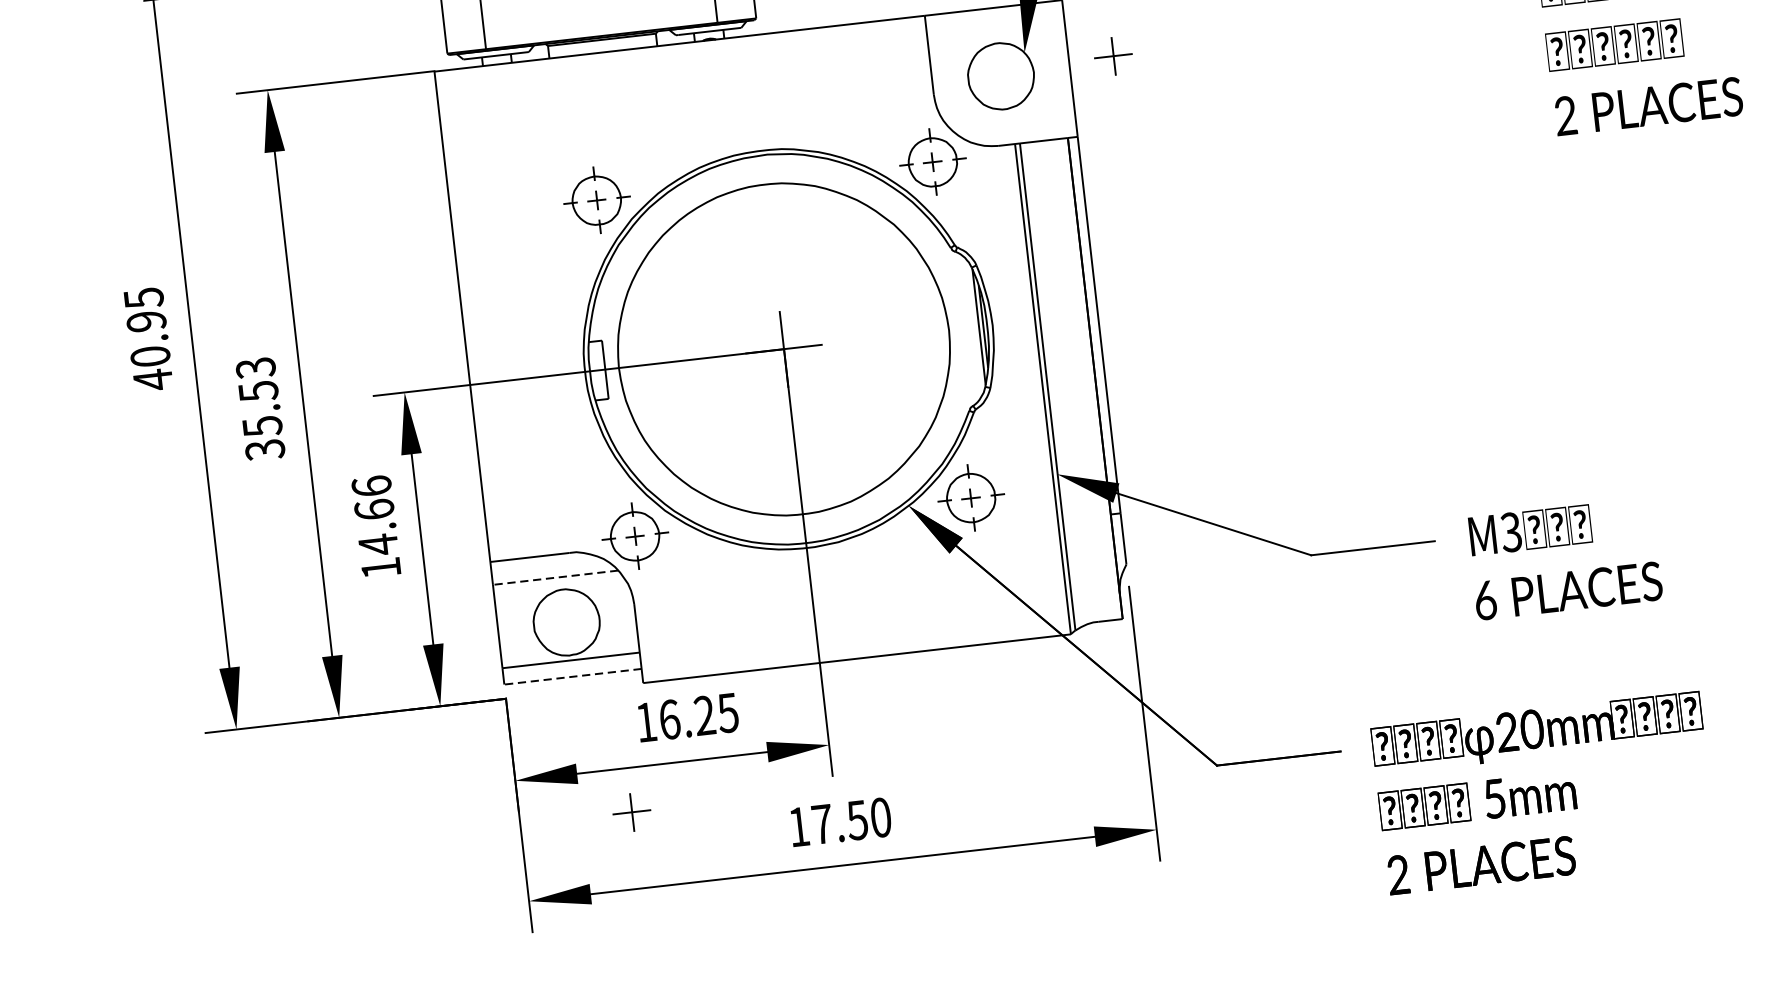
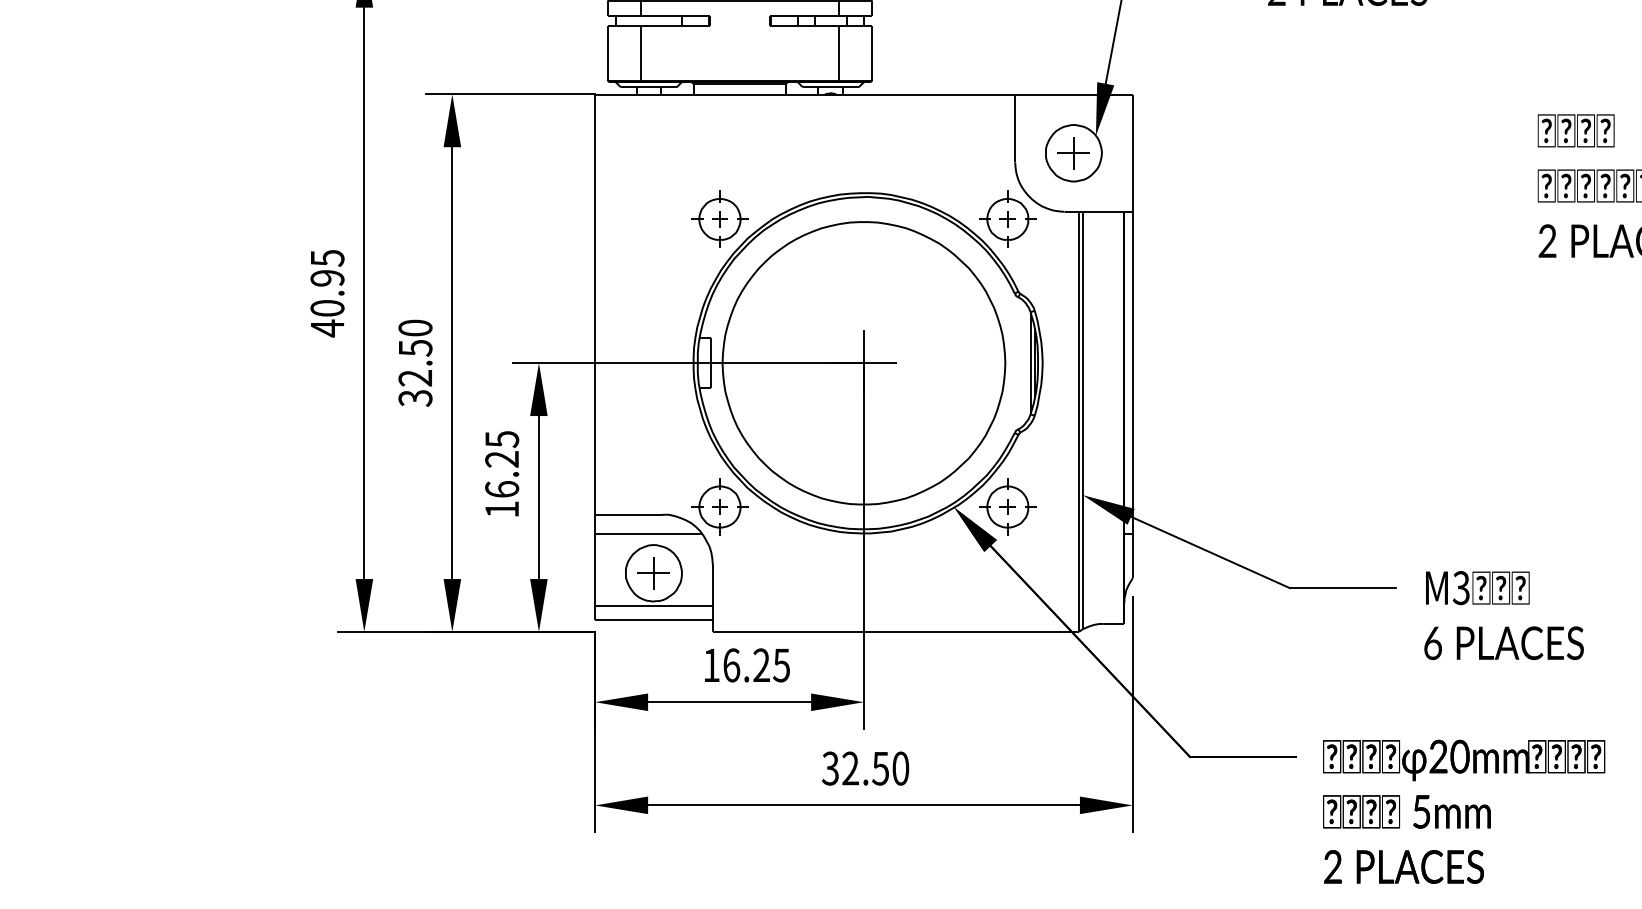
part: (1113, 56) -> (1073, 153), moved
text: (259, 396) -> (415, 352), 35.53 -> 32.50
text: (375, 515) -> (502, 464), 14.66 -> 16.25
line: (555, 577) -> (648, 534), dashed -> solid
line: (572, 676) -> (653, 619), dashed -> solid
part: (631, 812) -> (653, 573), moved
text: (810, 825) -> (840, 768), 17.50 -> 32.50

